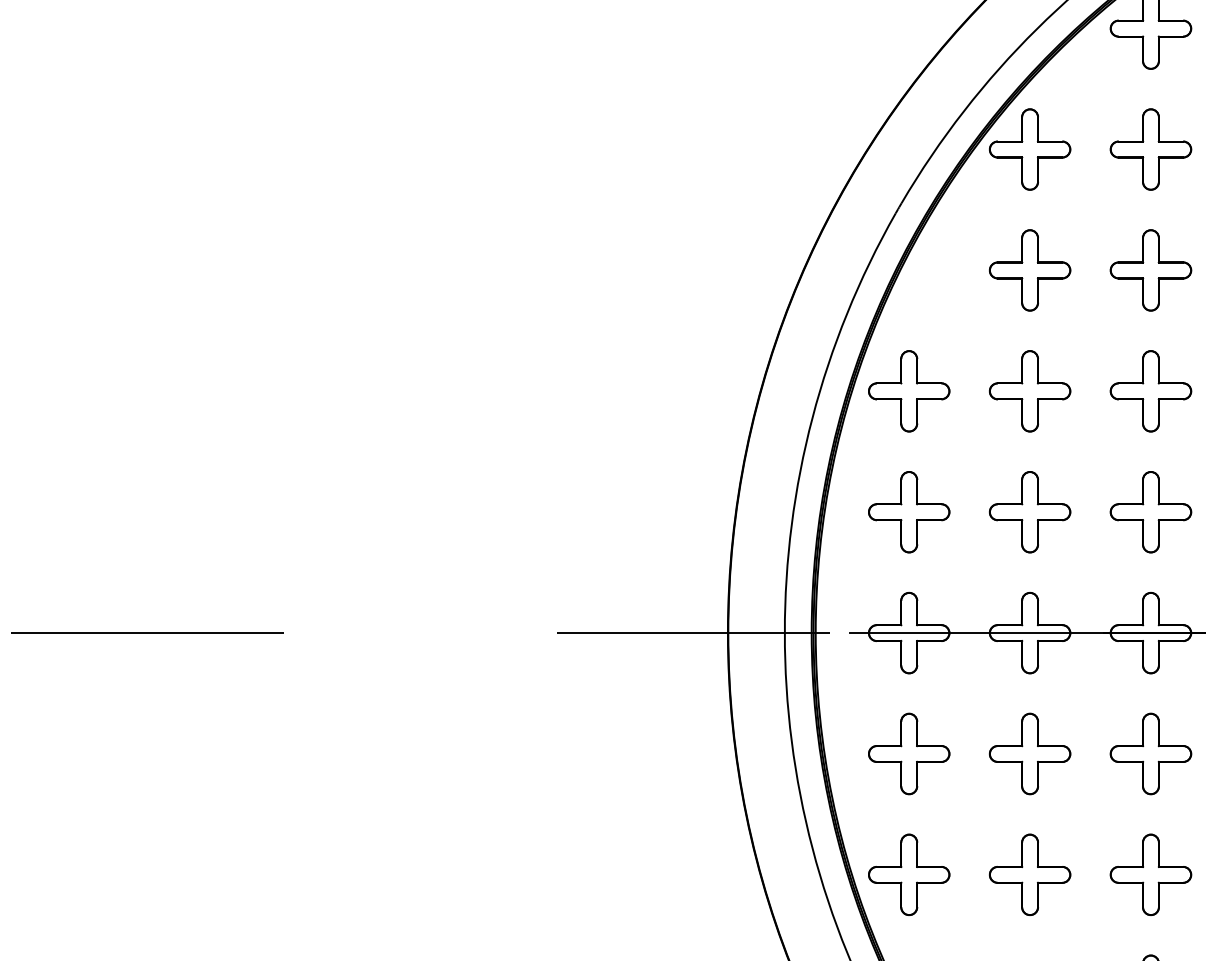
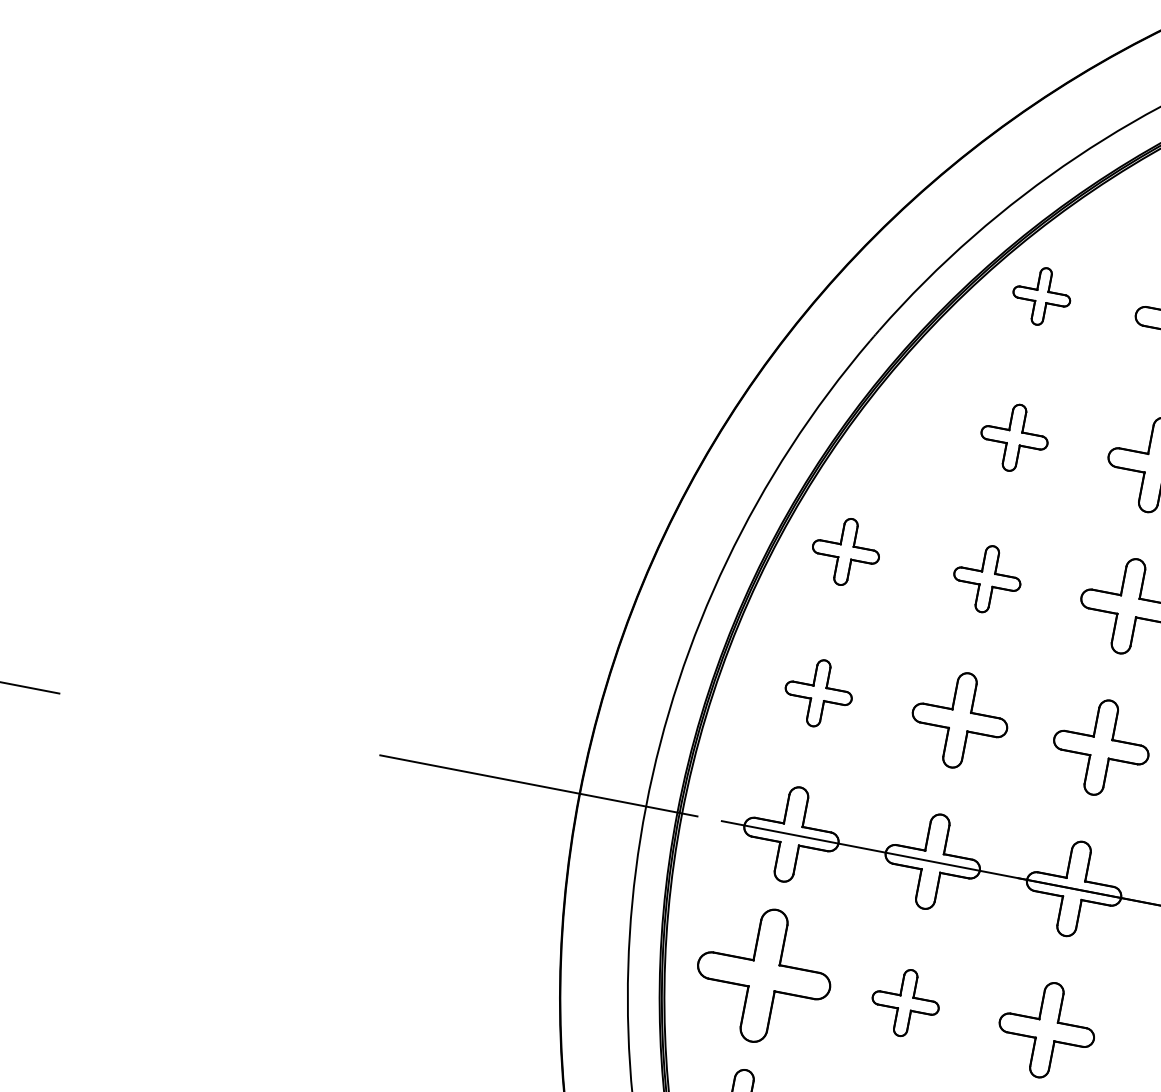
part: (1030, 149) -> (1042, 296), size x0.6
part: (1030, 270) -> (1014, 437), size x0.7
part: (909, 391) -> (846, 552), size x0.7
part: (1030, 391) -> (987, 579), size x0.7
part: (909, 512) -> (818, 693), size x0.7
part: (909, 753) -> (764, 975), size x1.4
part: (1030, 753) -> (906, 1002), size x0.7

